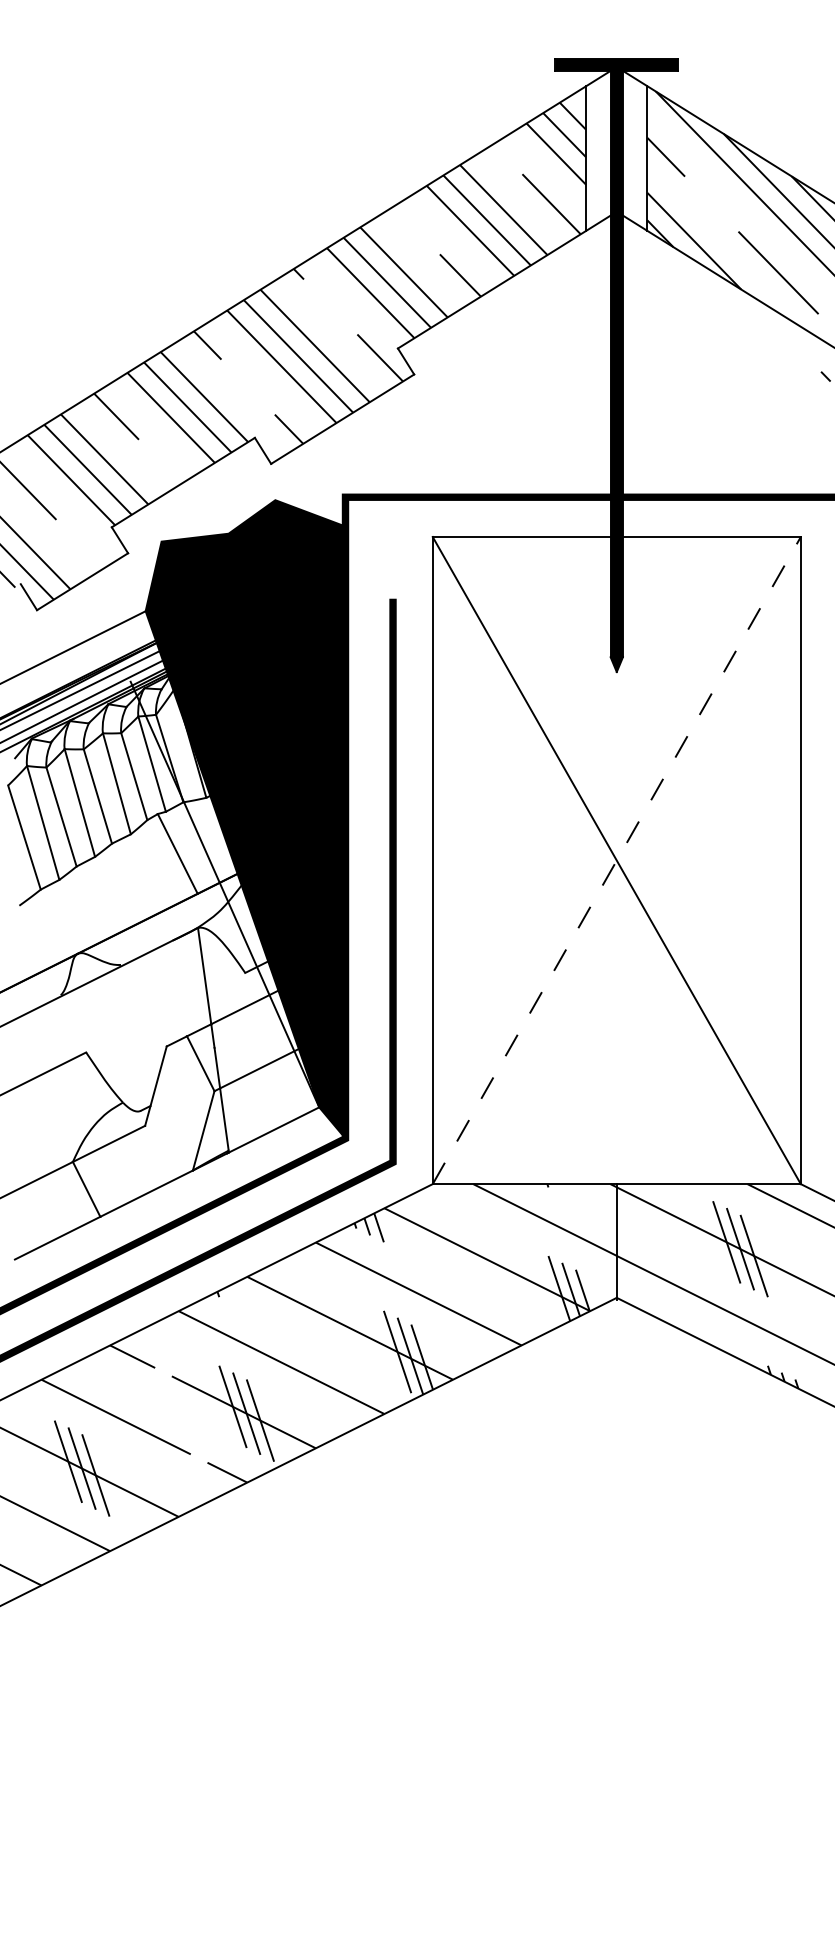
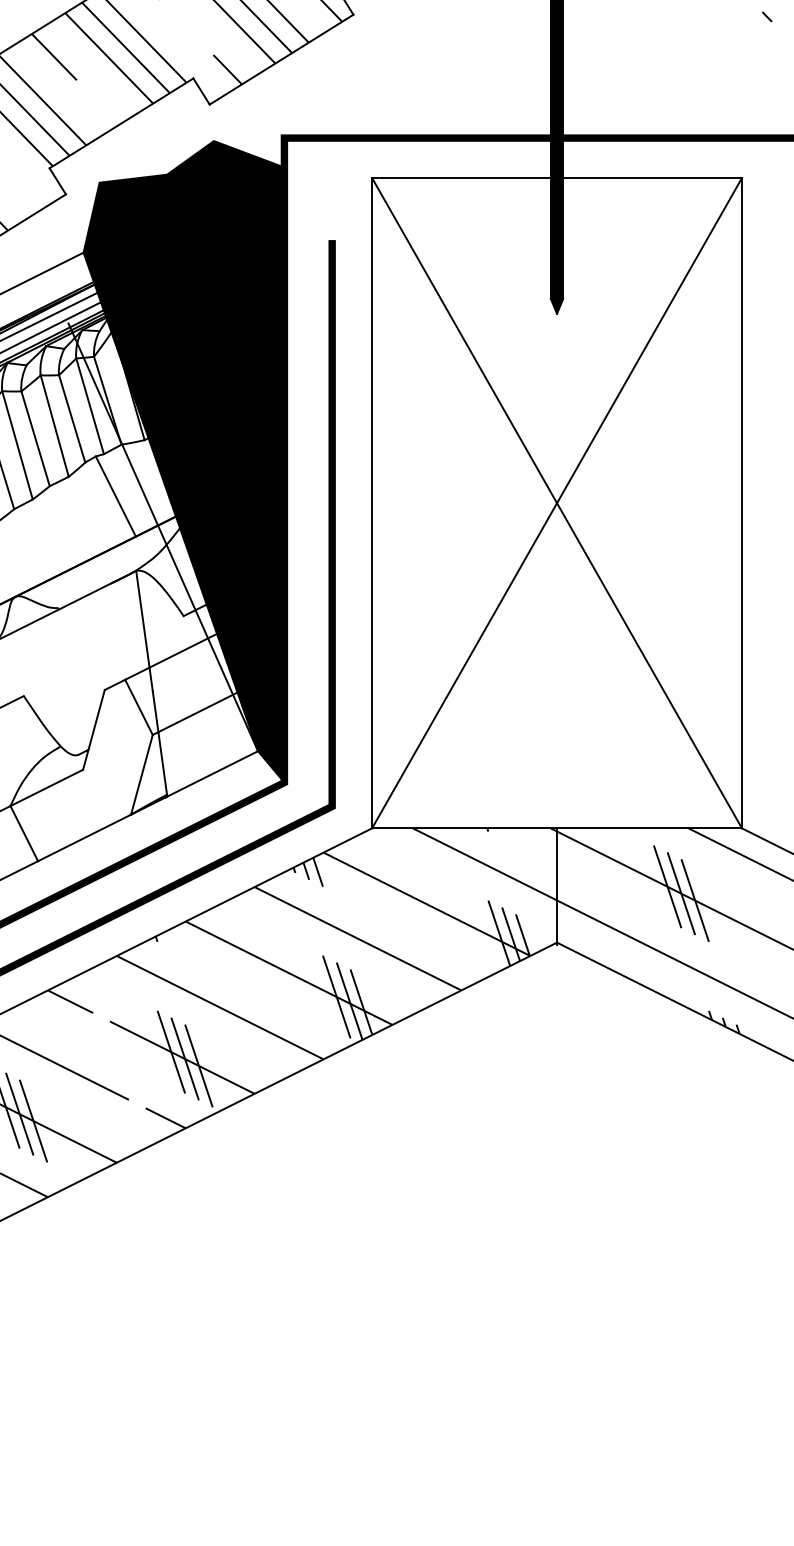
line: (617, 860) -> (557, 503), dashed -> solid

